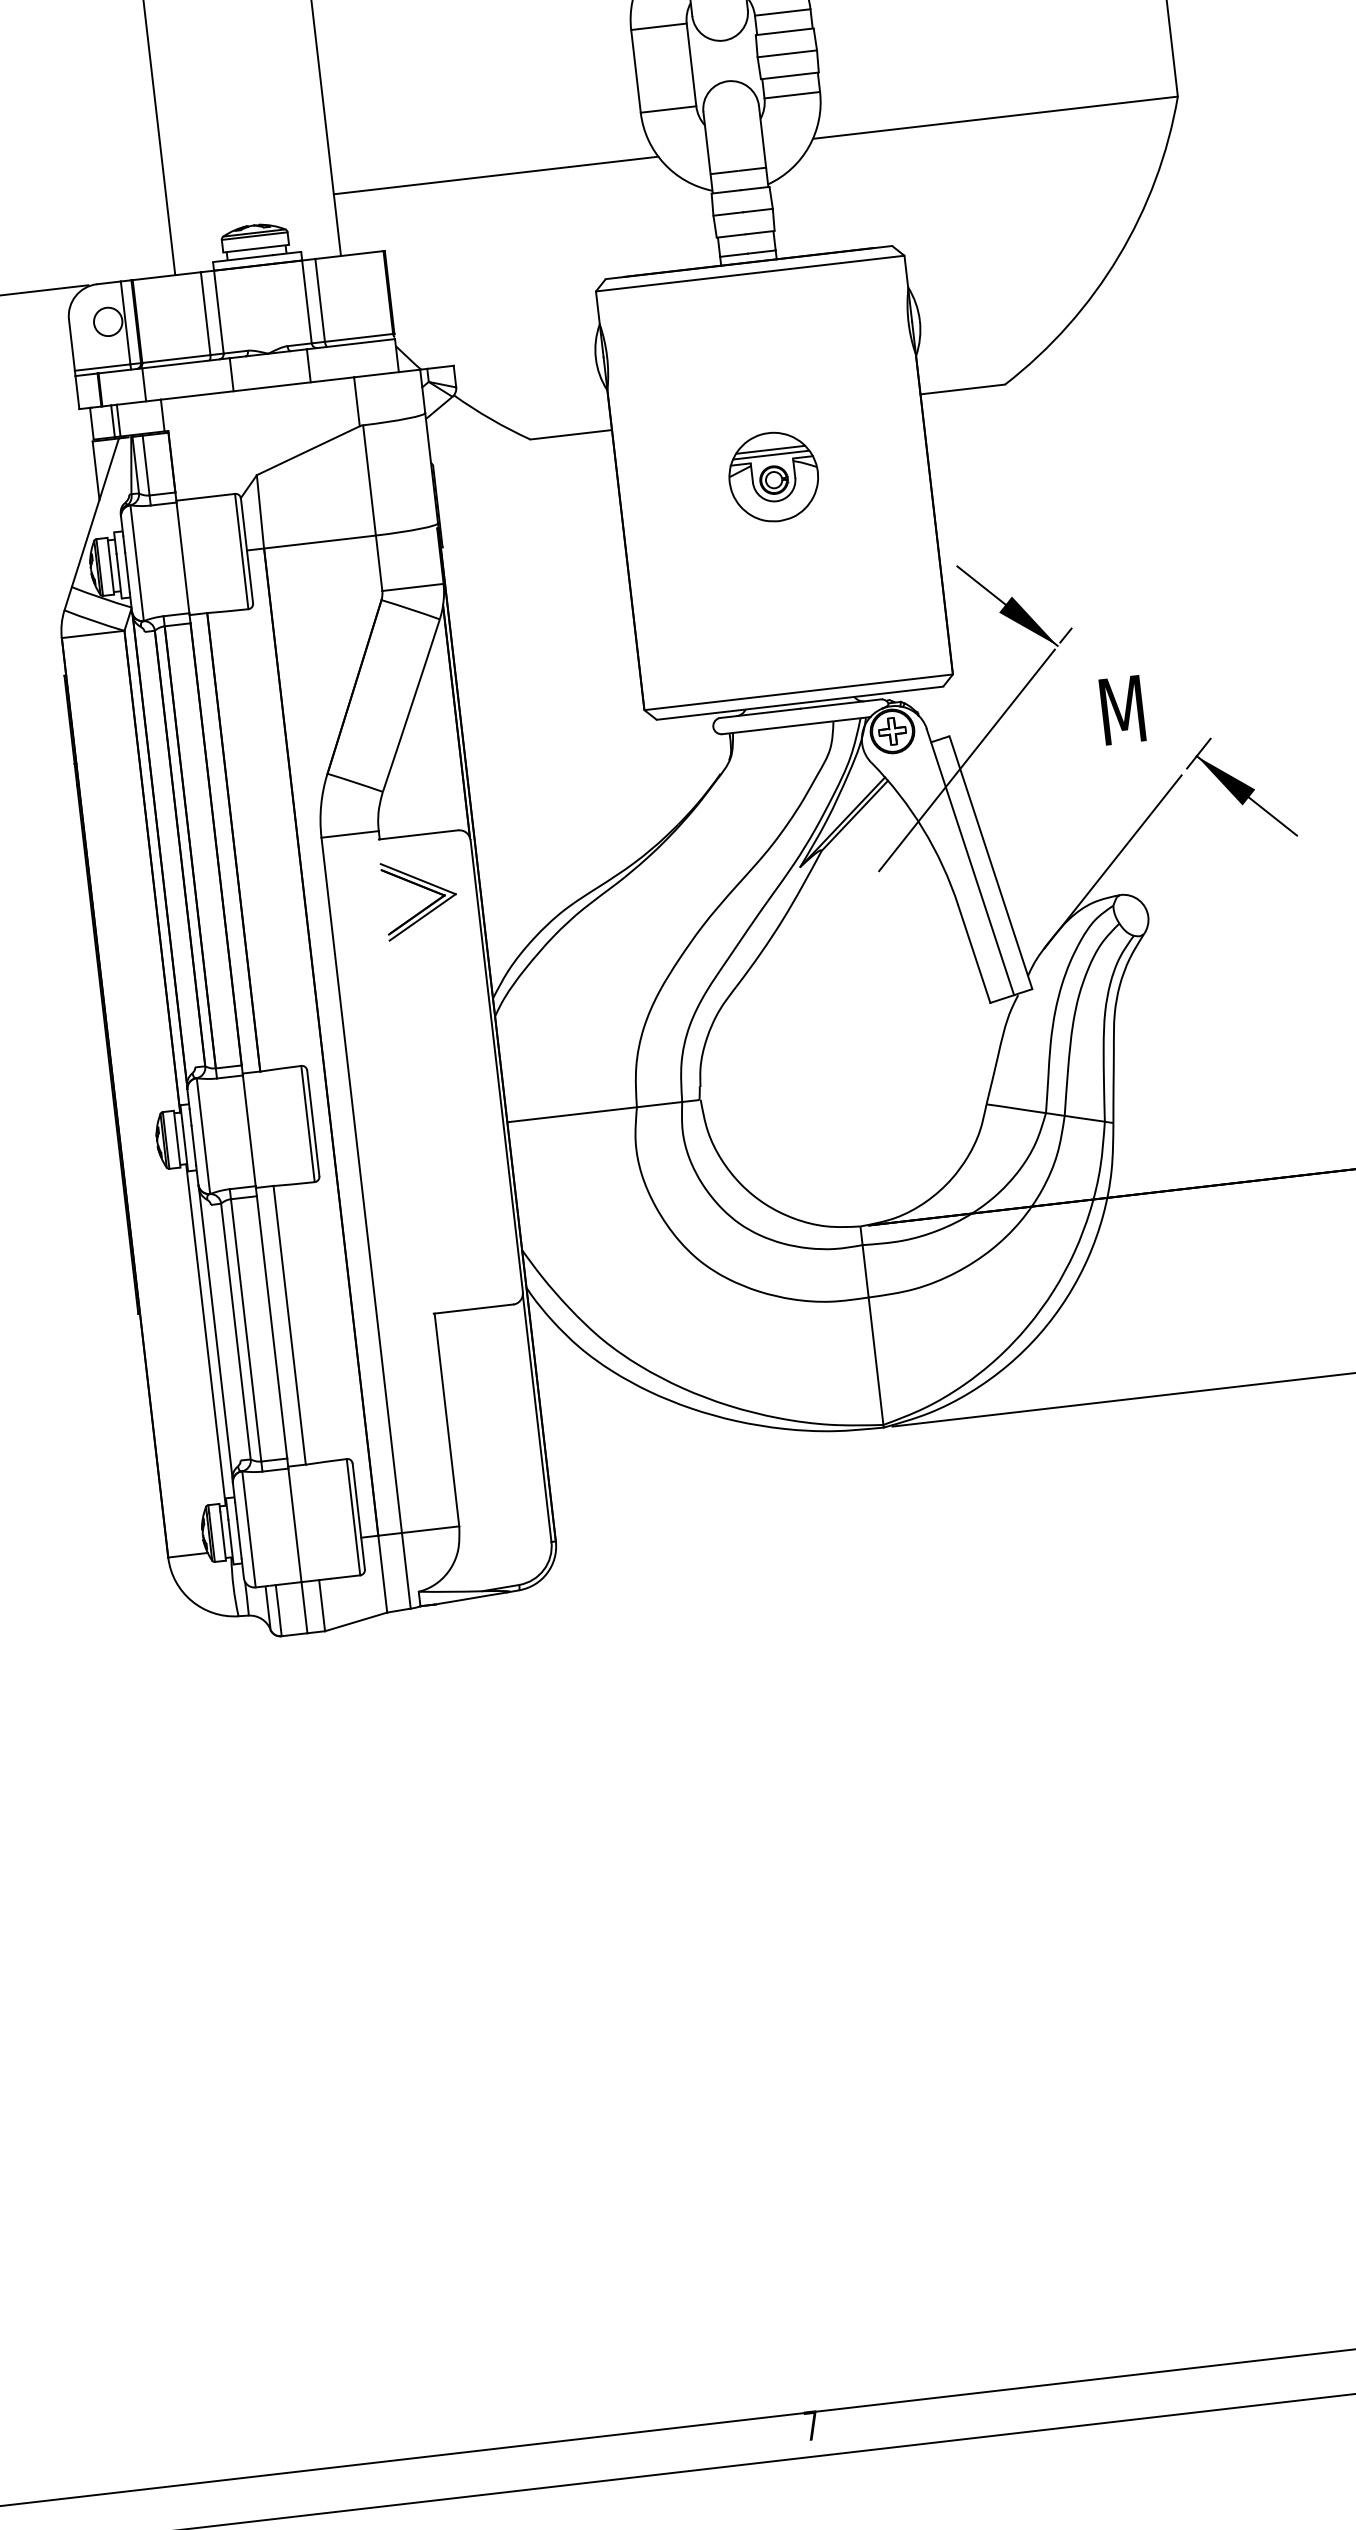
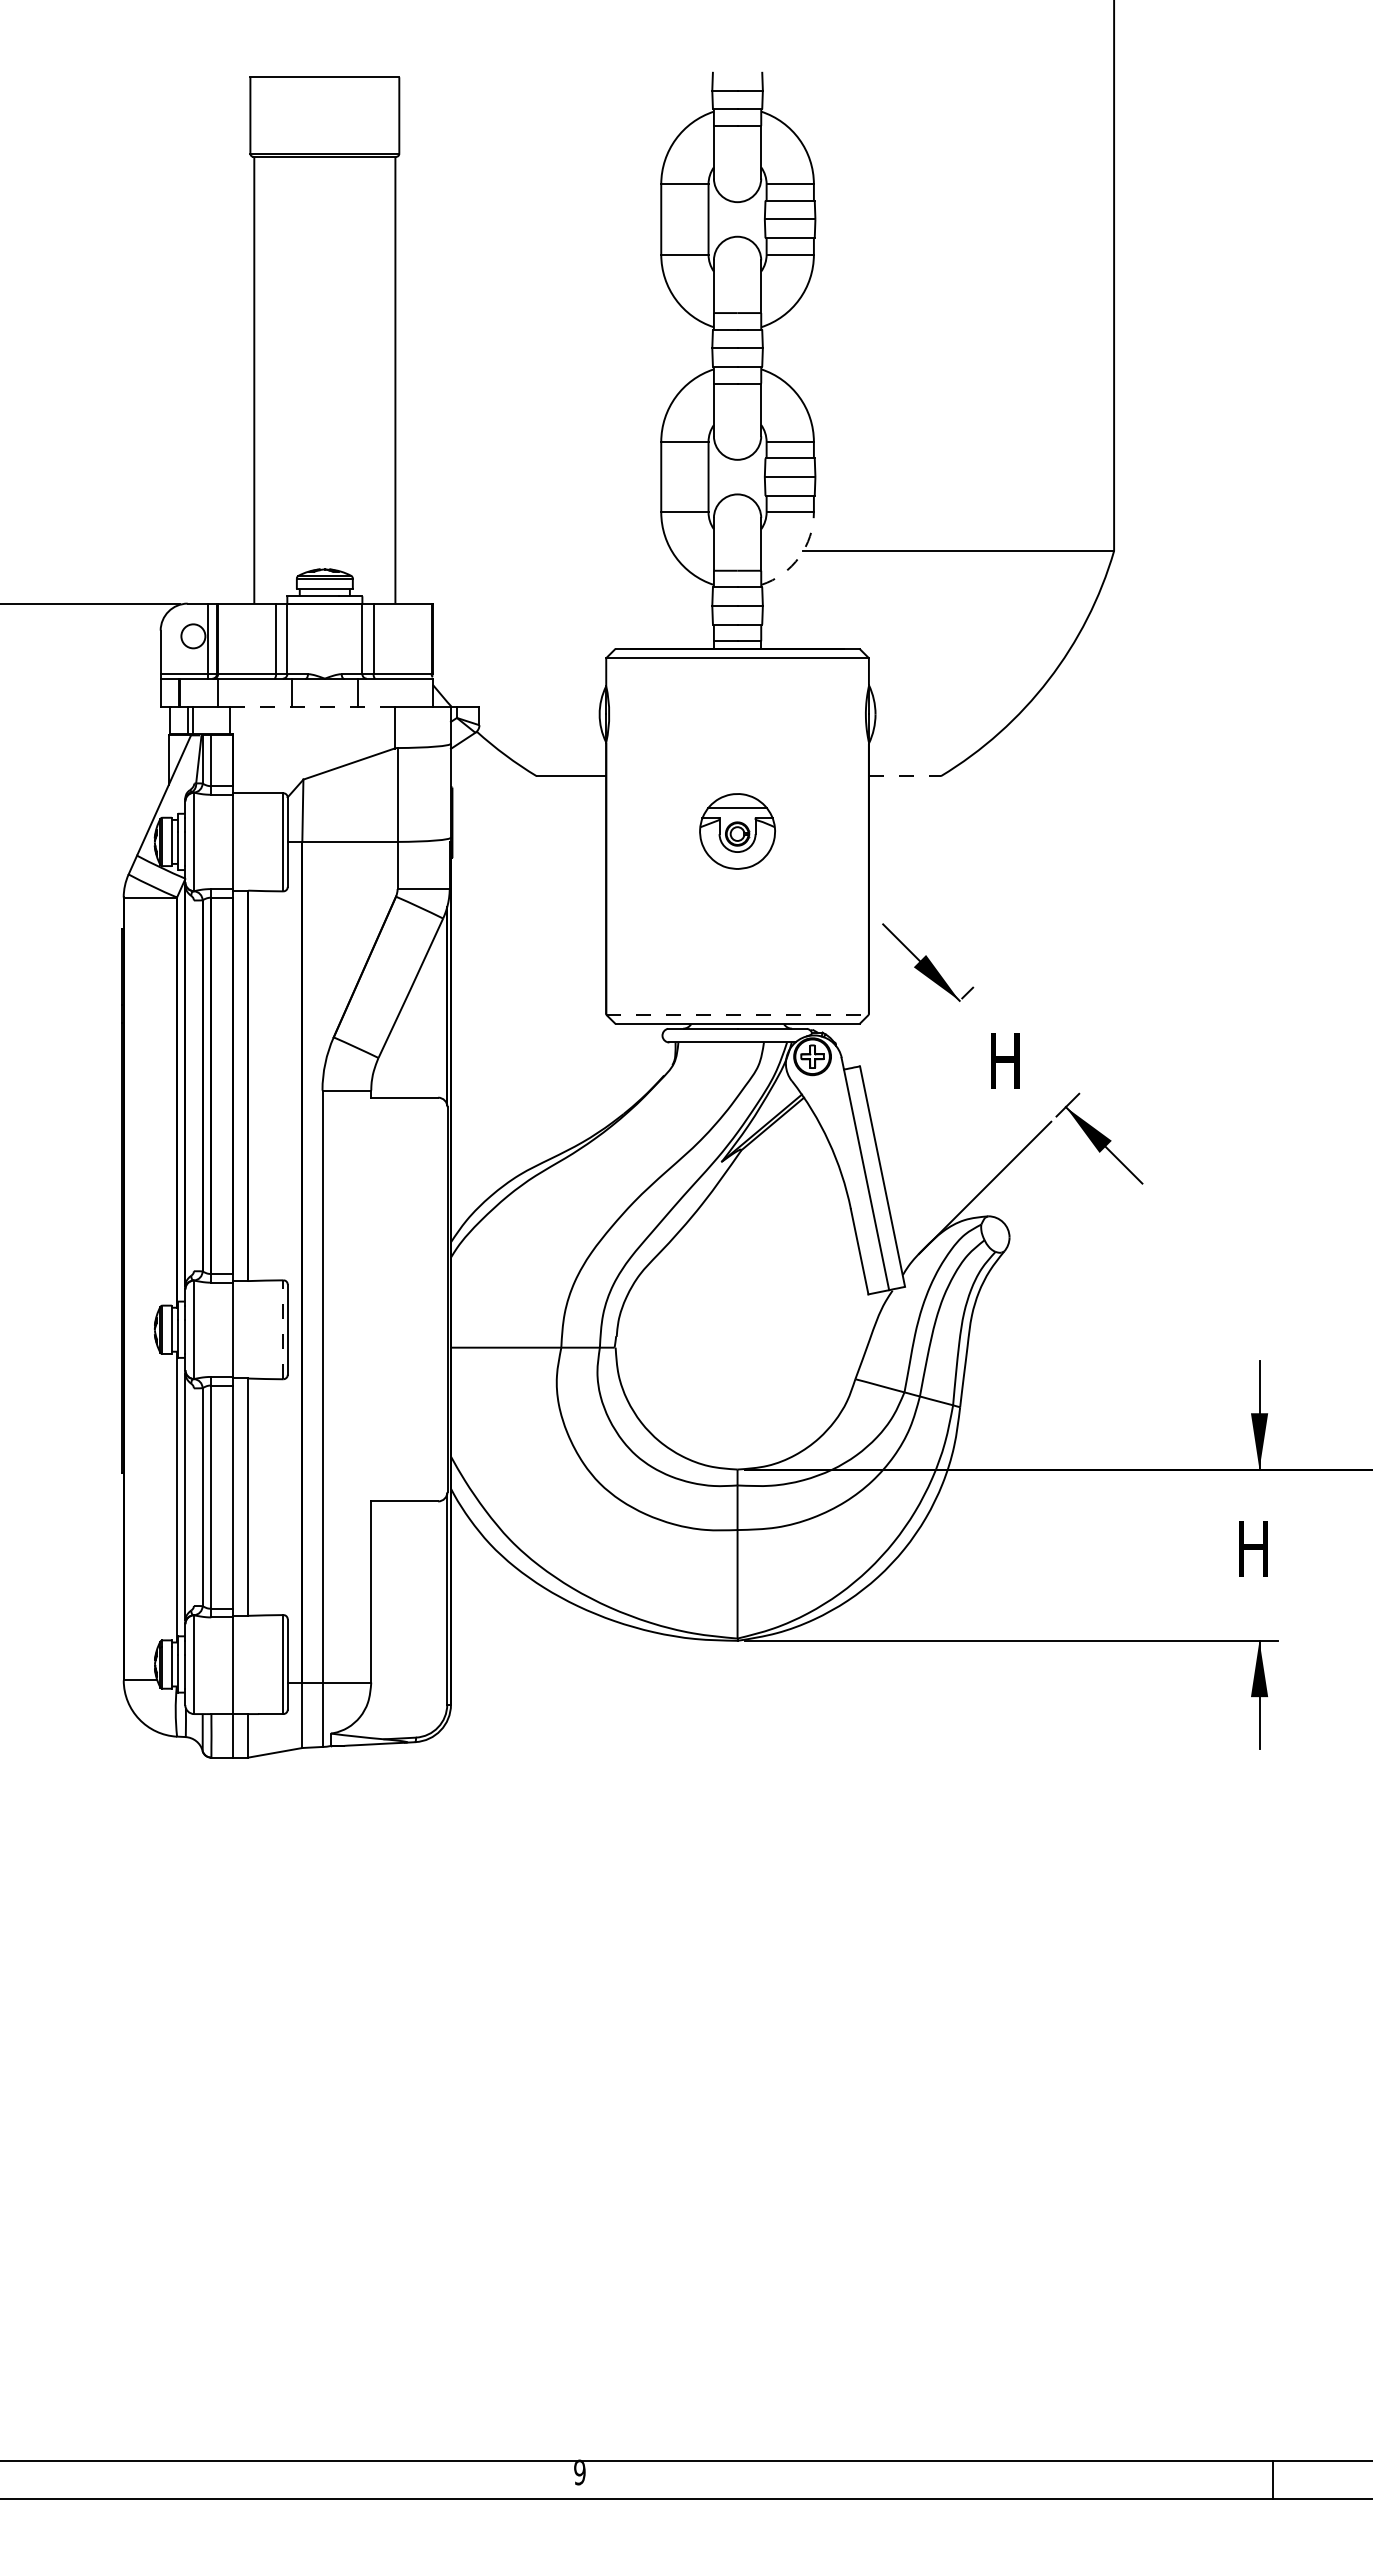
arc: (809, 146) -> (799, 557), solid -> dashed
line: (496, 176) -> (533, 551), removed
line: (257, 388) -> (312, 706), solid -> dashed
line: (962, 389) -> (904, 776), solid -> dashed
line: (771, 454) -> (737, 812), removed
line: (799, 691) -> (738, 1014), solid -> dashed
text: (1122, 710) -> (1007, 1061), M -> H
line: (967, 759) -> (872, 1087), removed
part: (423, 888) -> (403, 1143), removed
line: (308, 1123) -> (283, 1329), solid -> dashed
text: (811, 2425) -> (579, 2472), 7 -> 9

